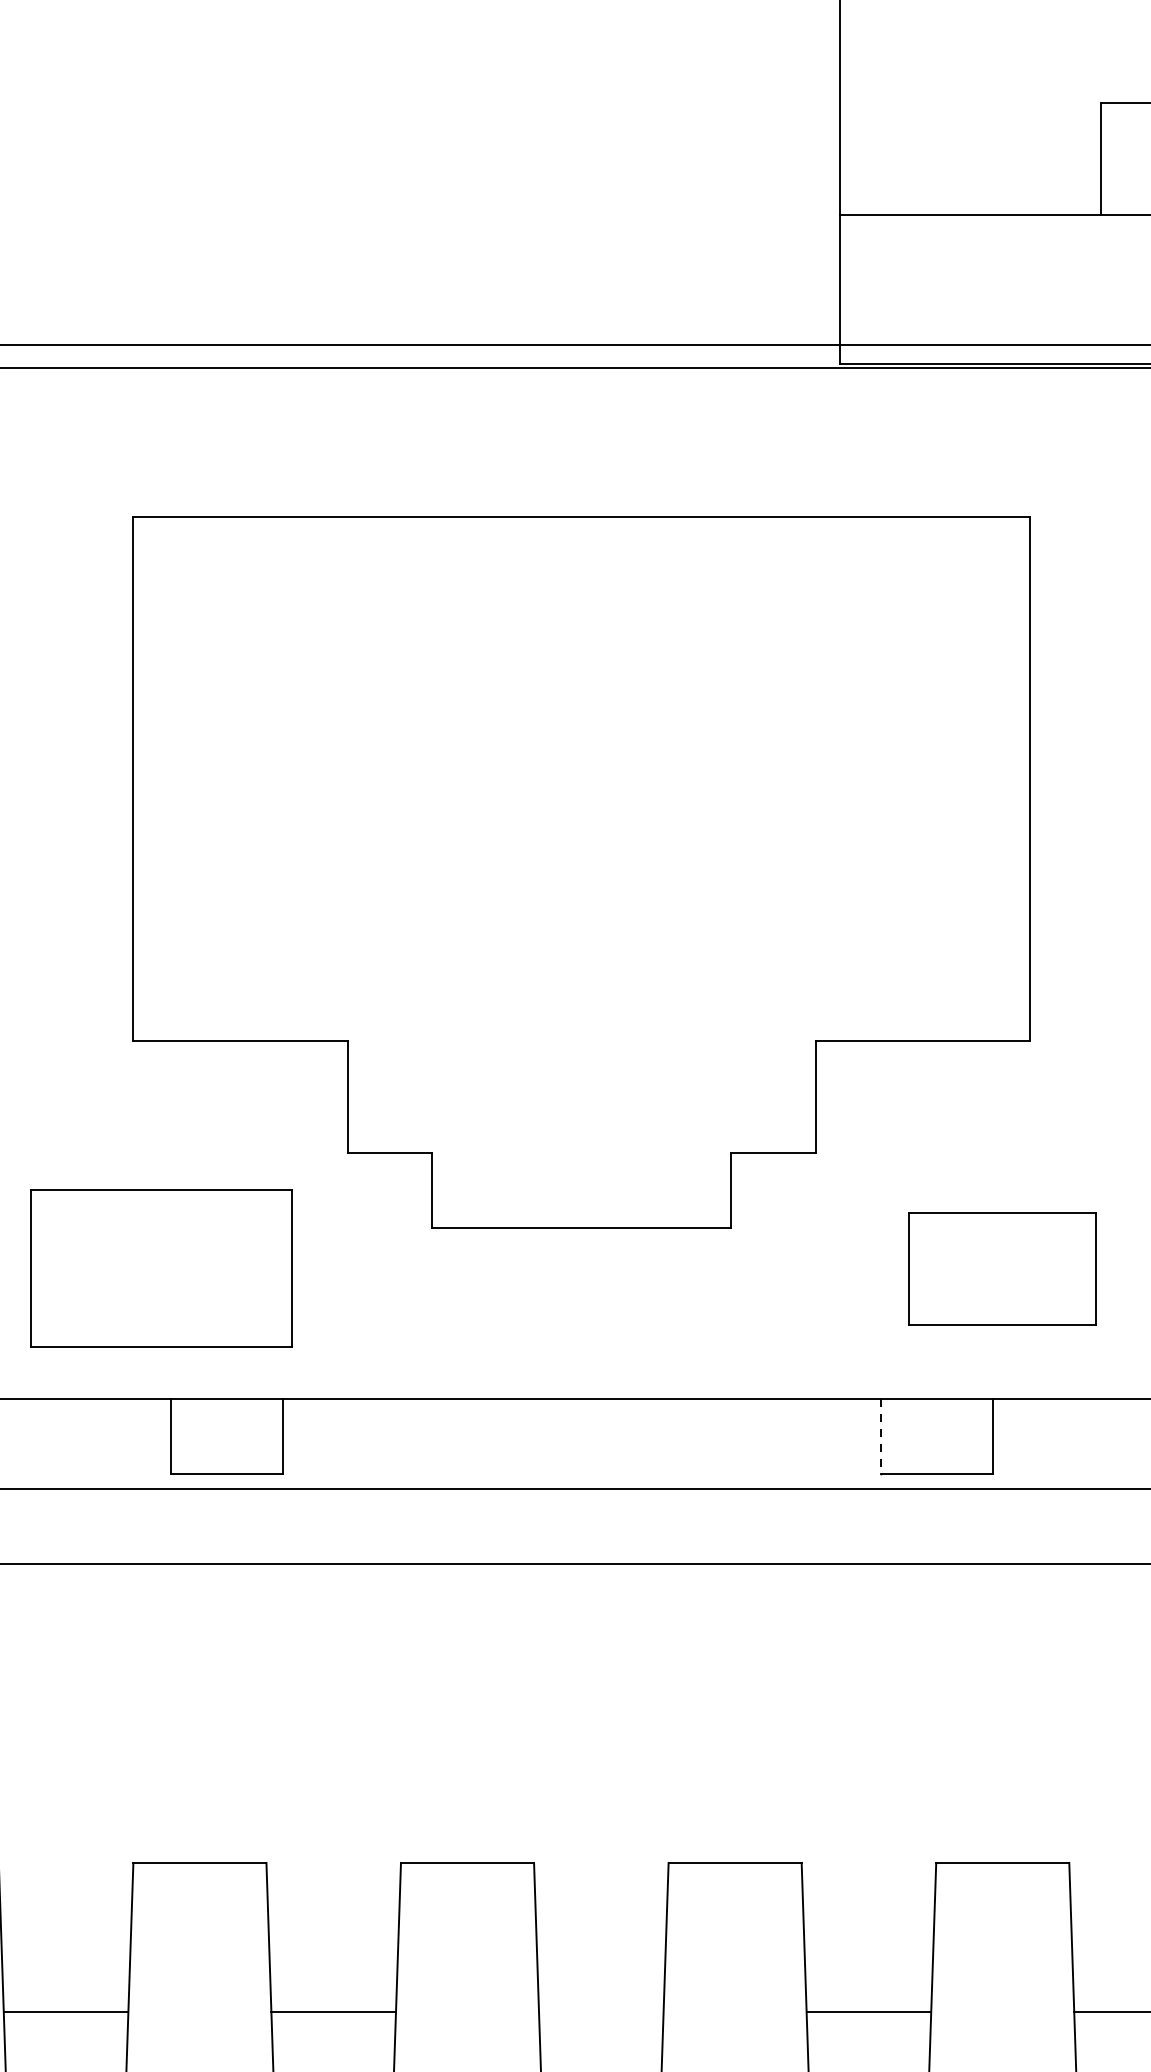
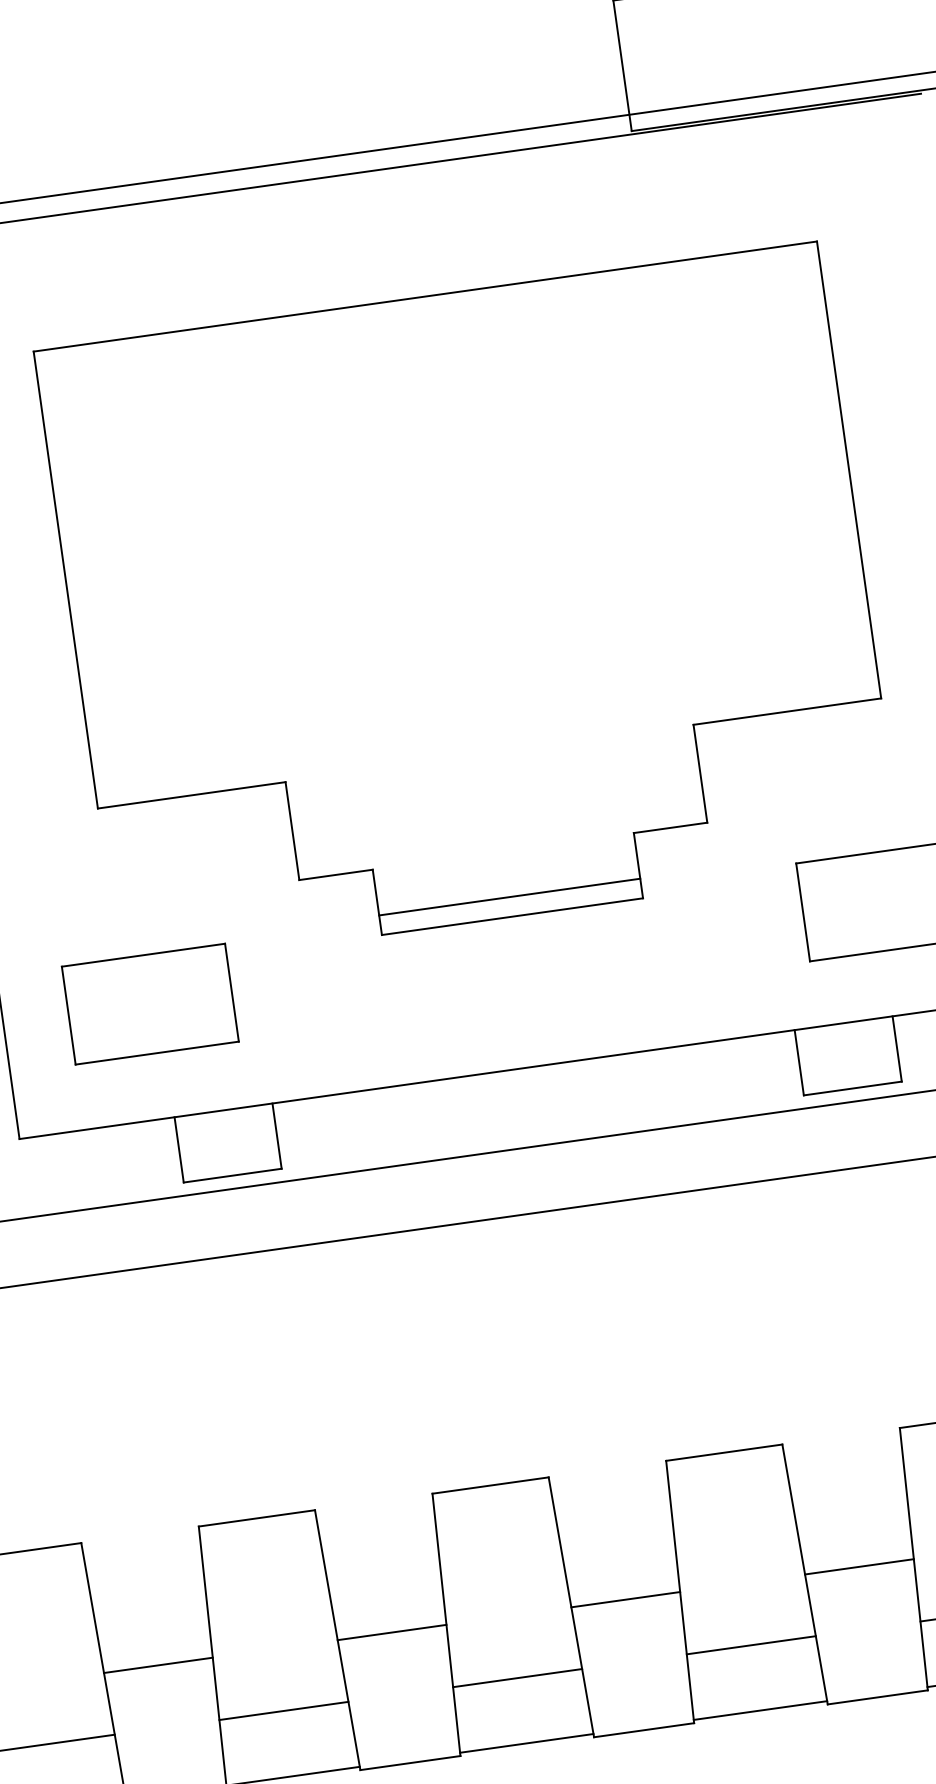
line: (581, 1205) -> (509, 897), added
part: (161, 1268) -> (150, 1004), size x0.71
line: (880, 1437) -> (799, 1063), dashed -> solid
line: (600, 2012) -> (625, 1599), added

